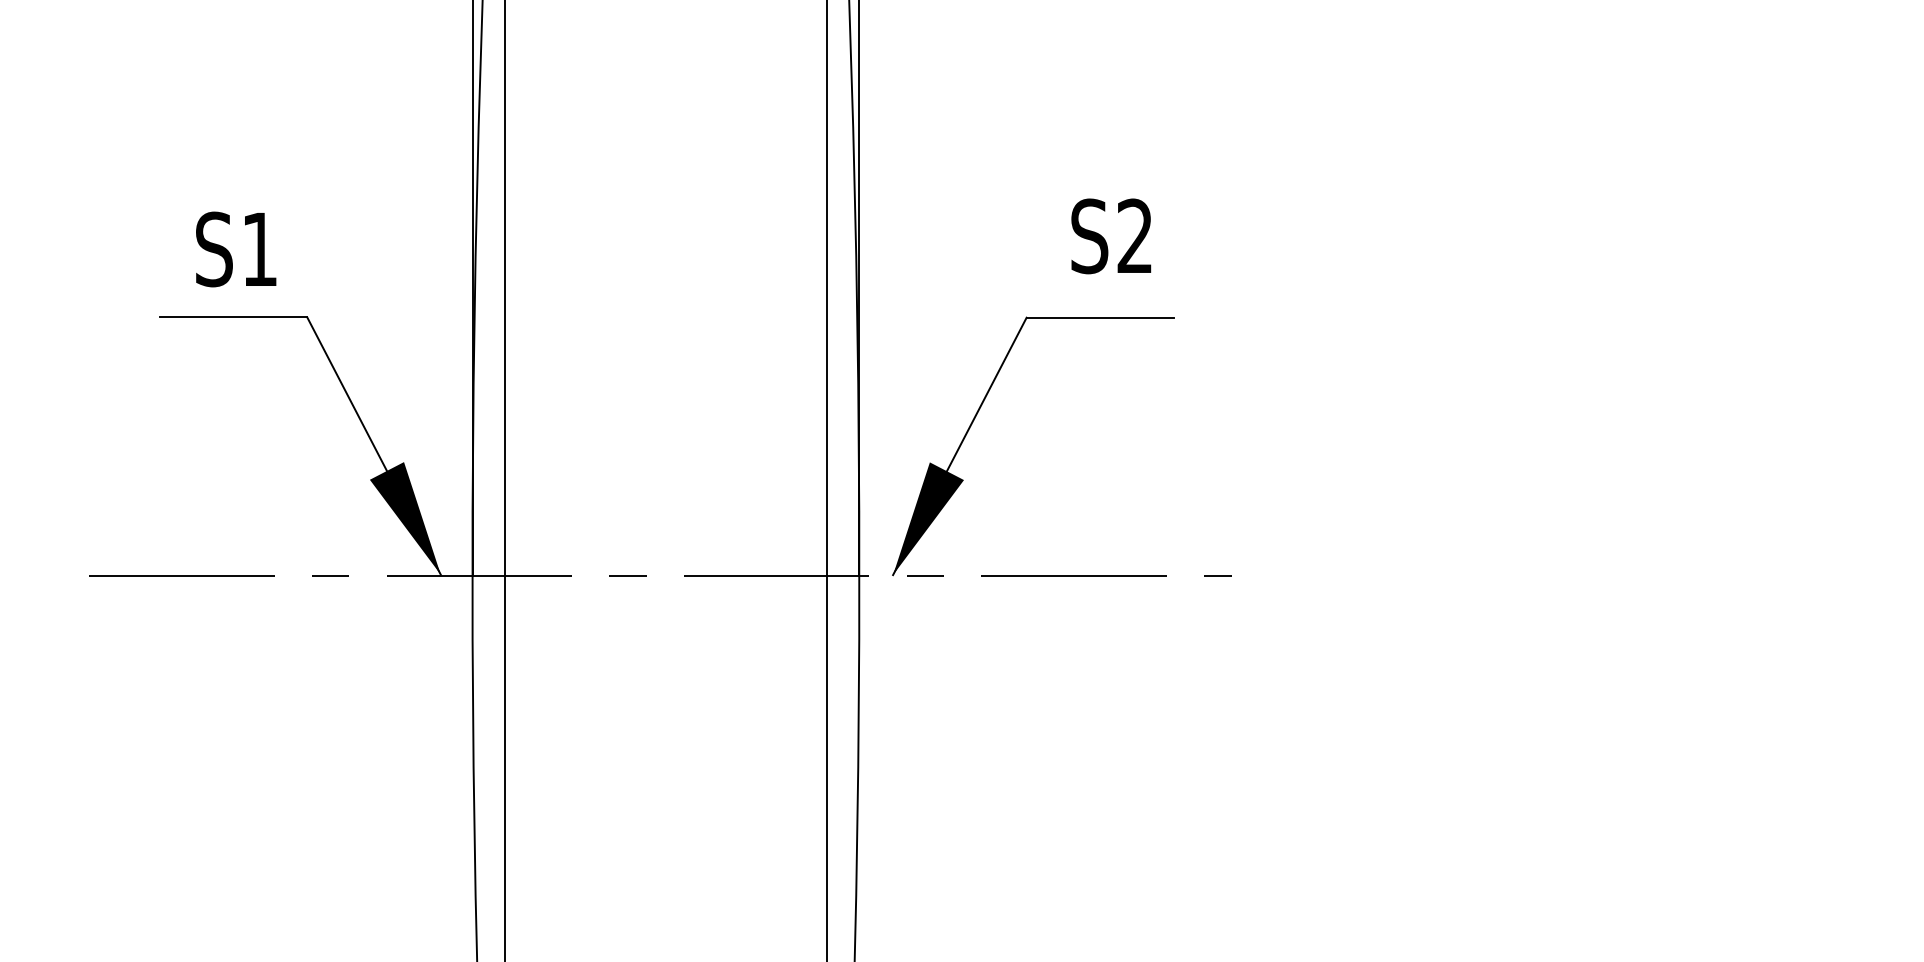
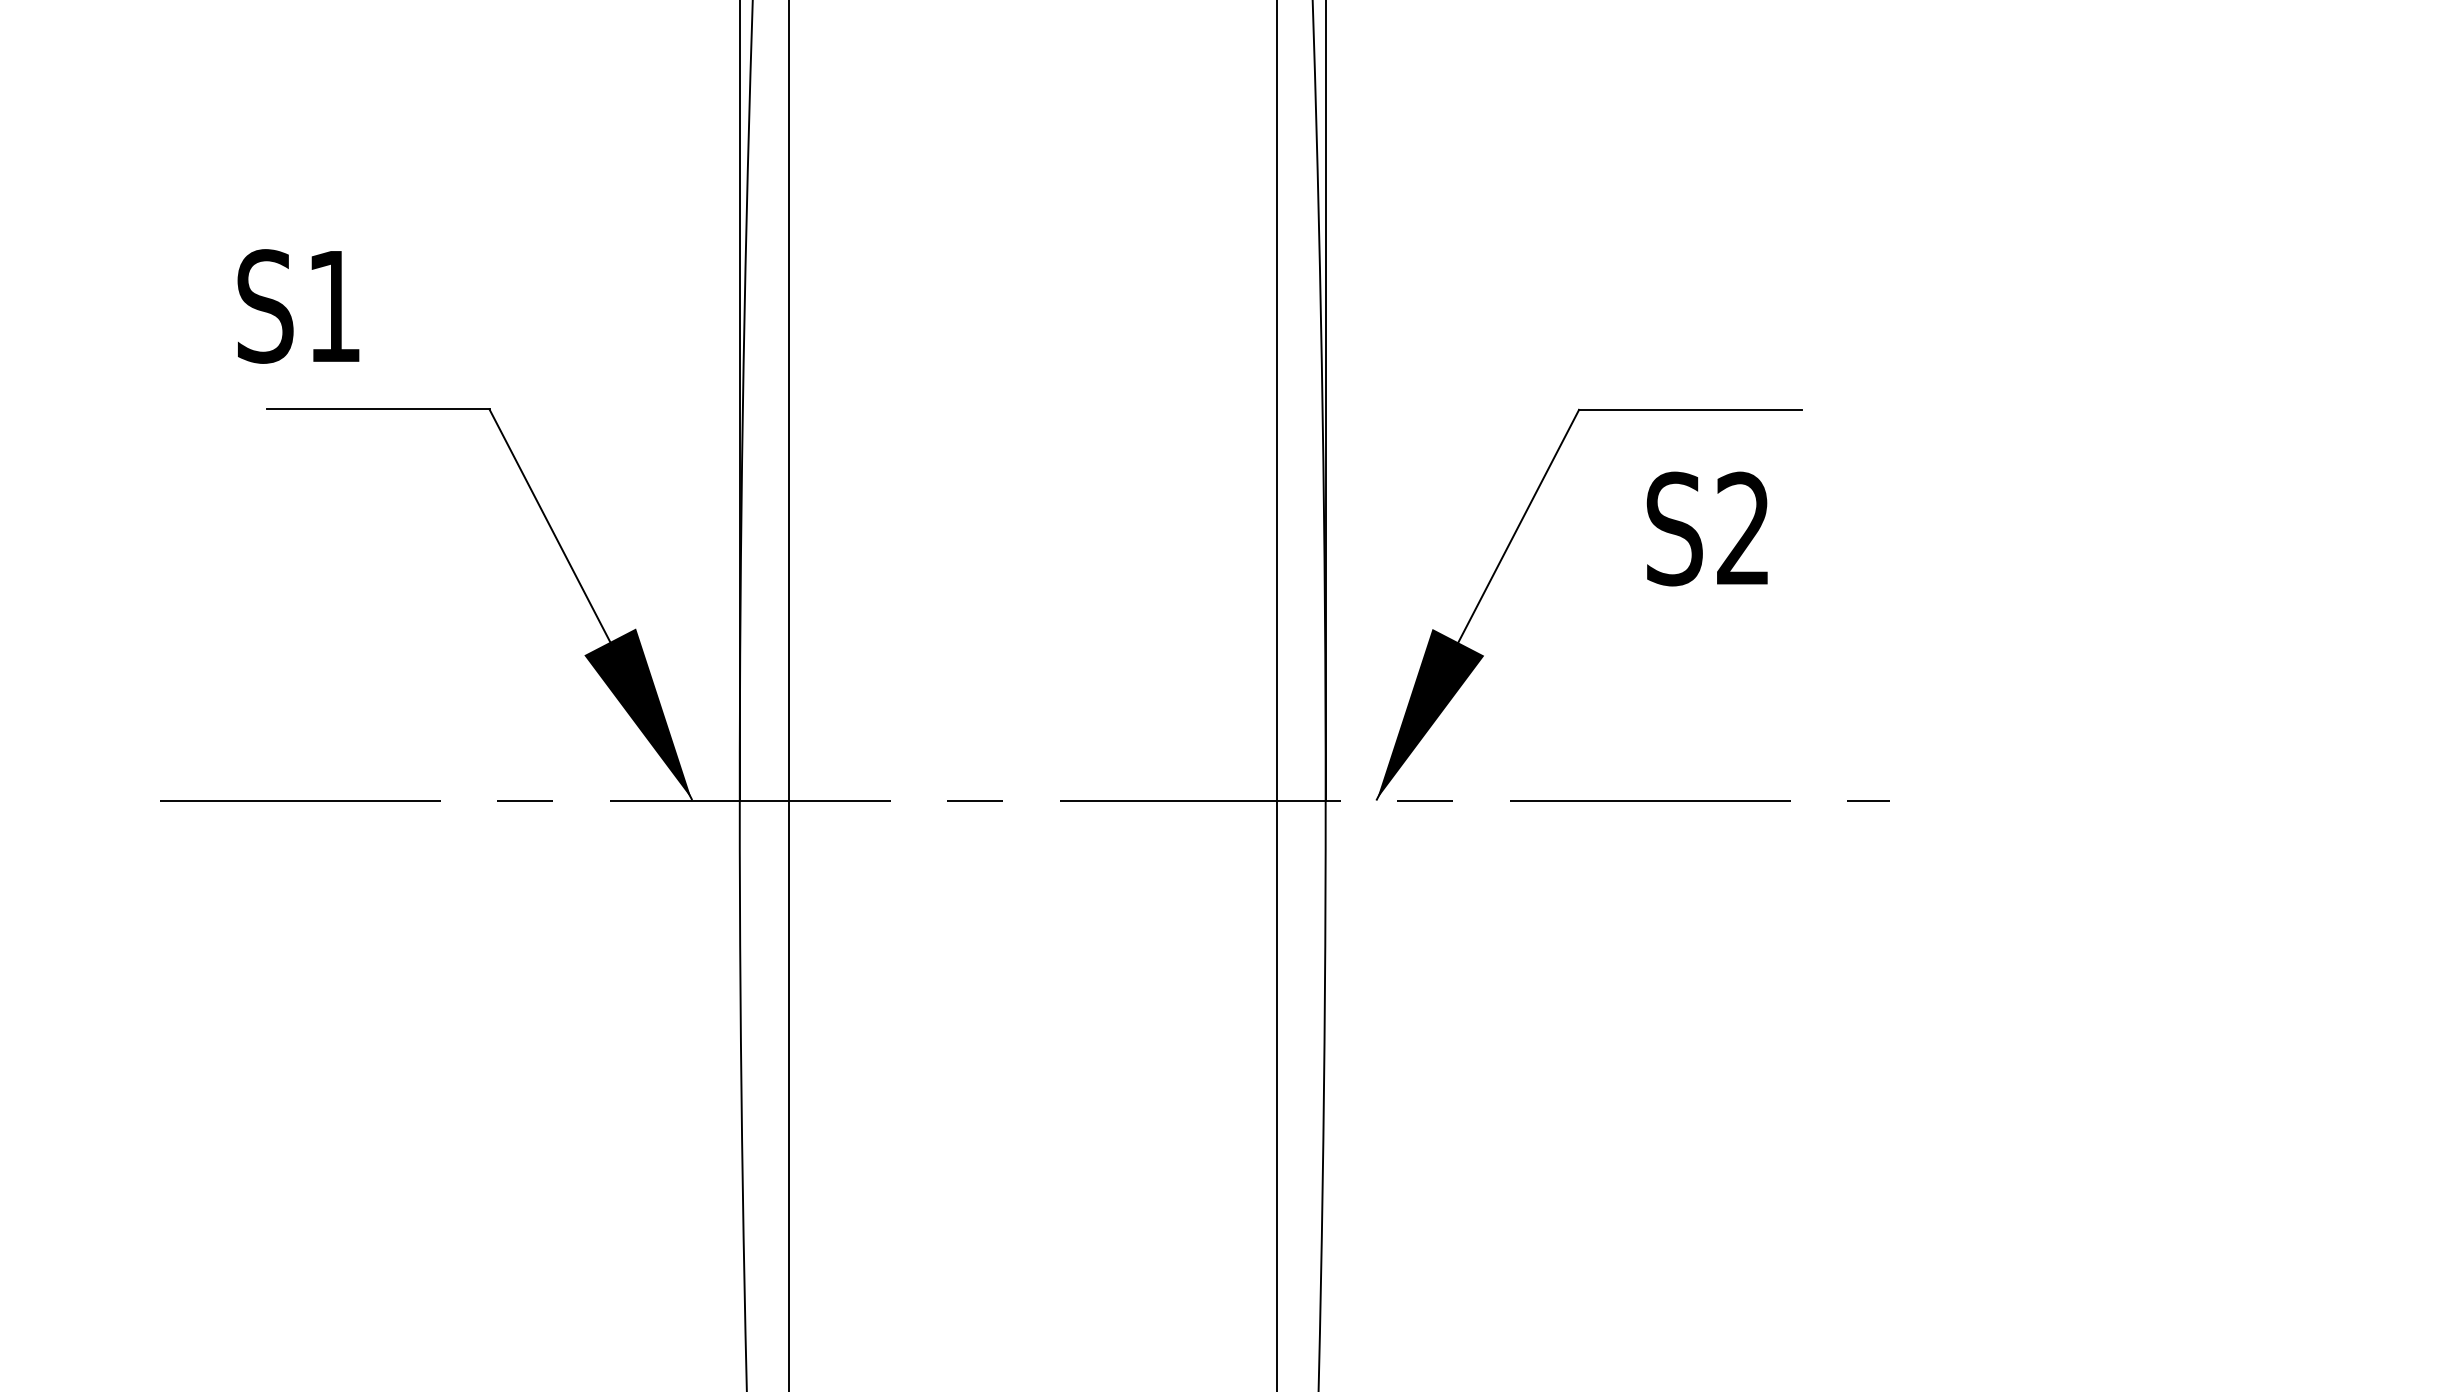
text: (1111, 236) -> (1707, 529), moved
text: (236, 249) -> (298, 306), moved

